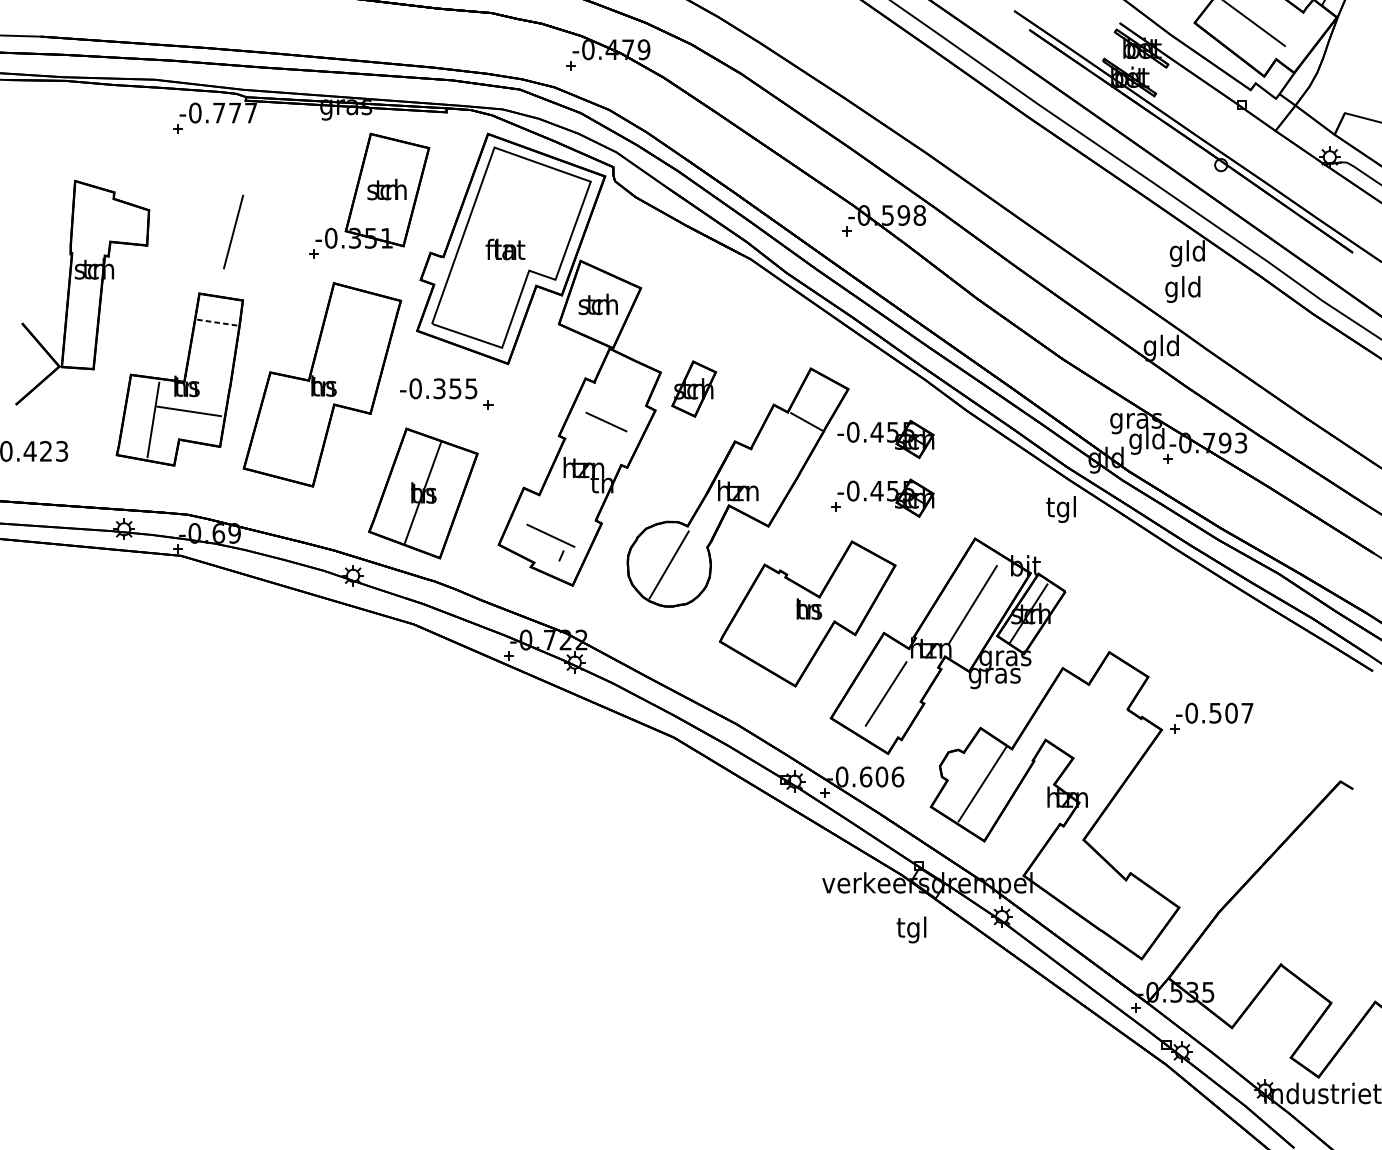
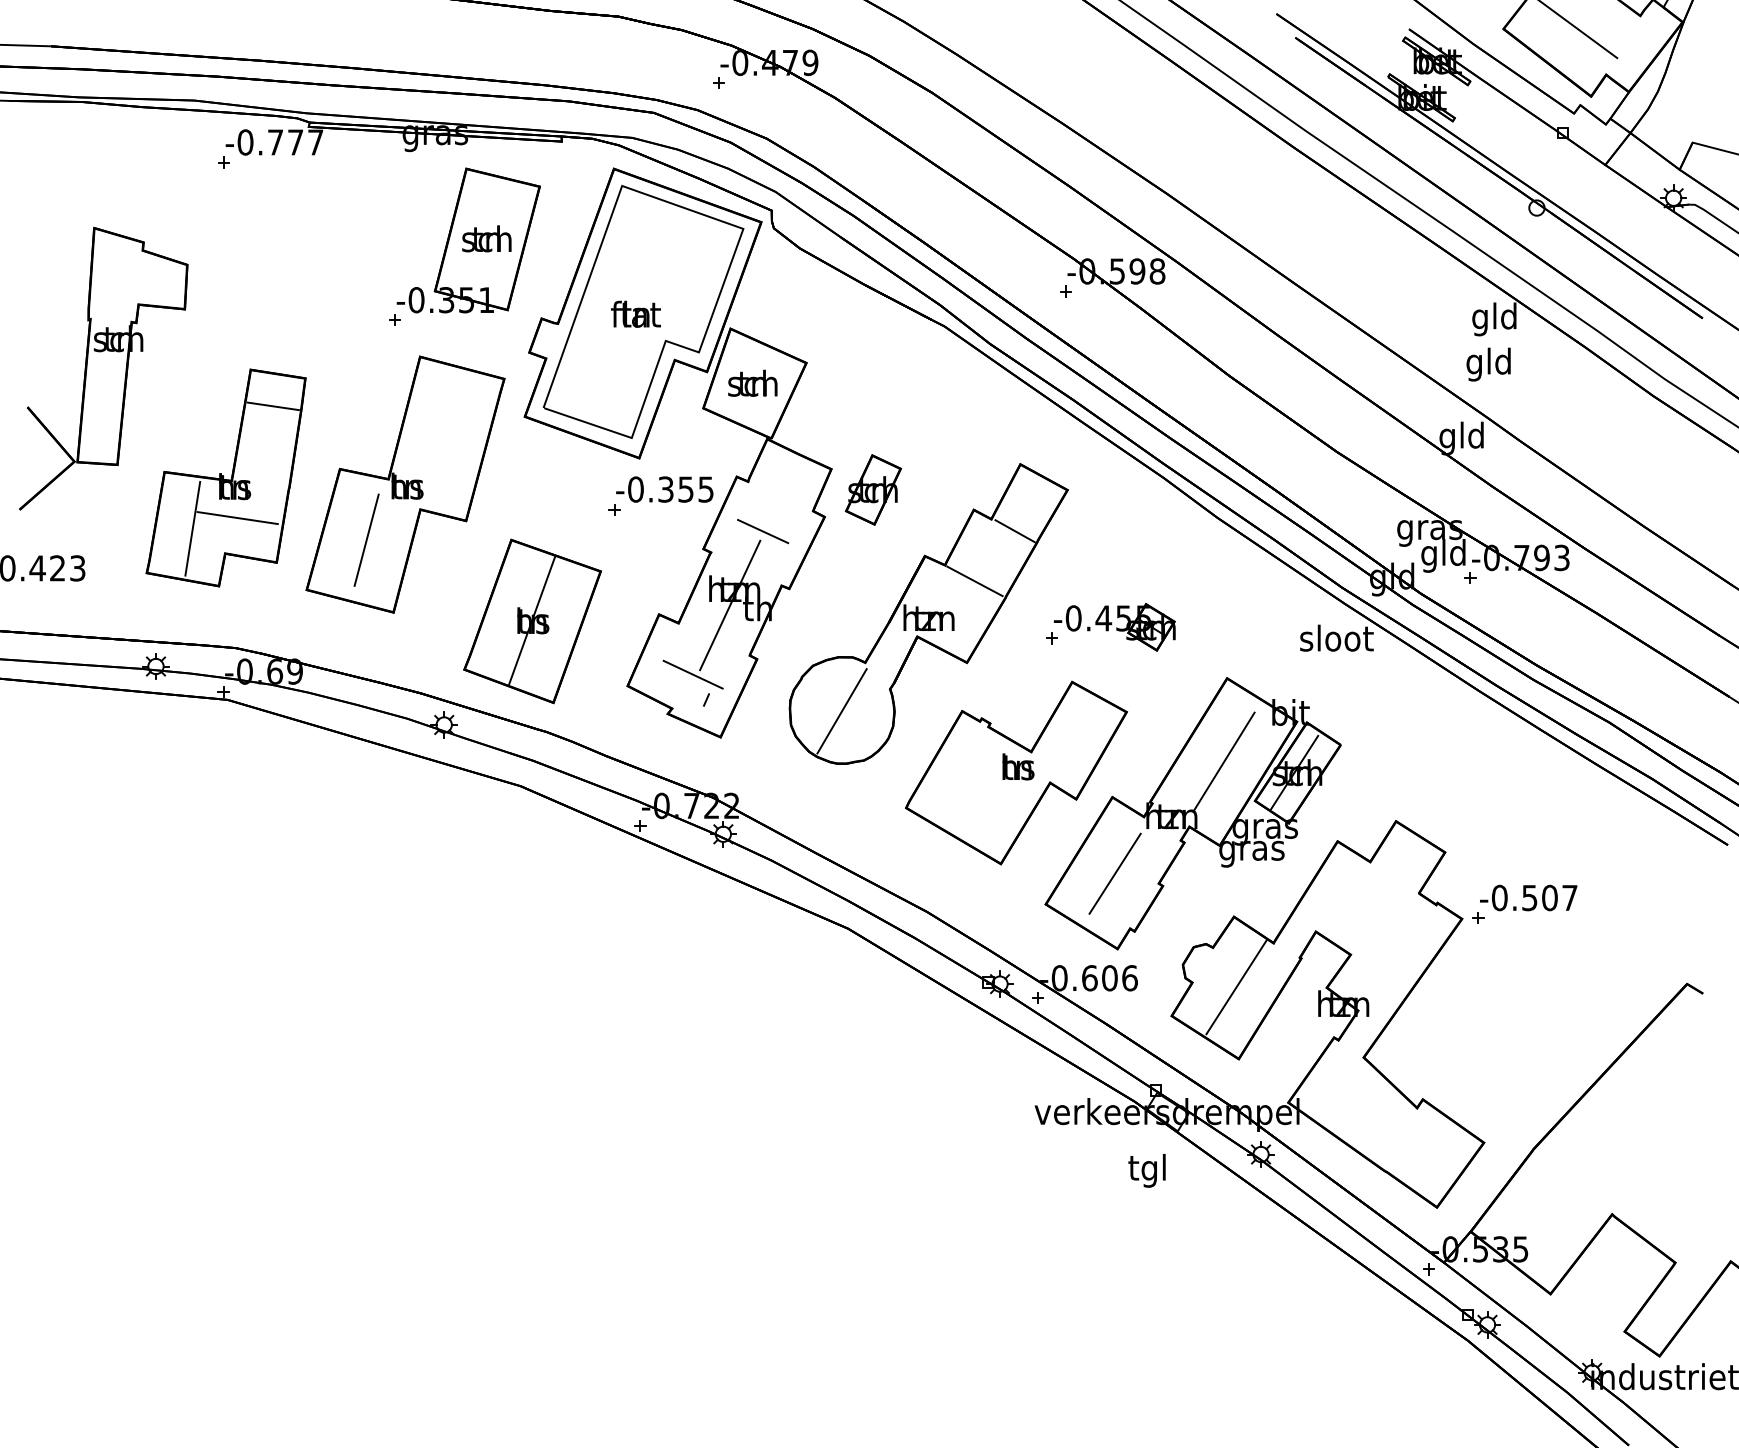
line: (233, 231) -> (366, 539), moved
line: (217, 322) -> (273, 406), dashed -> solid
text: (438, 388) -> (664, 489), moved
part: (885, 439) -> (1114, 553), removed
line: (774, 461) -> (974, 581), added
line: (580, 480) -> (730, 605), added
text: (1061, 509) -> (1336, 641), tgl -> sloot

